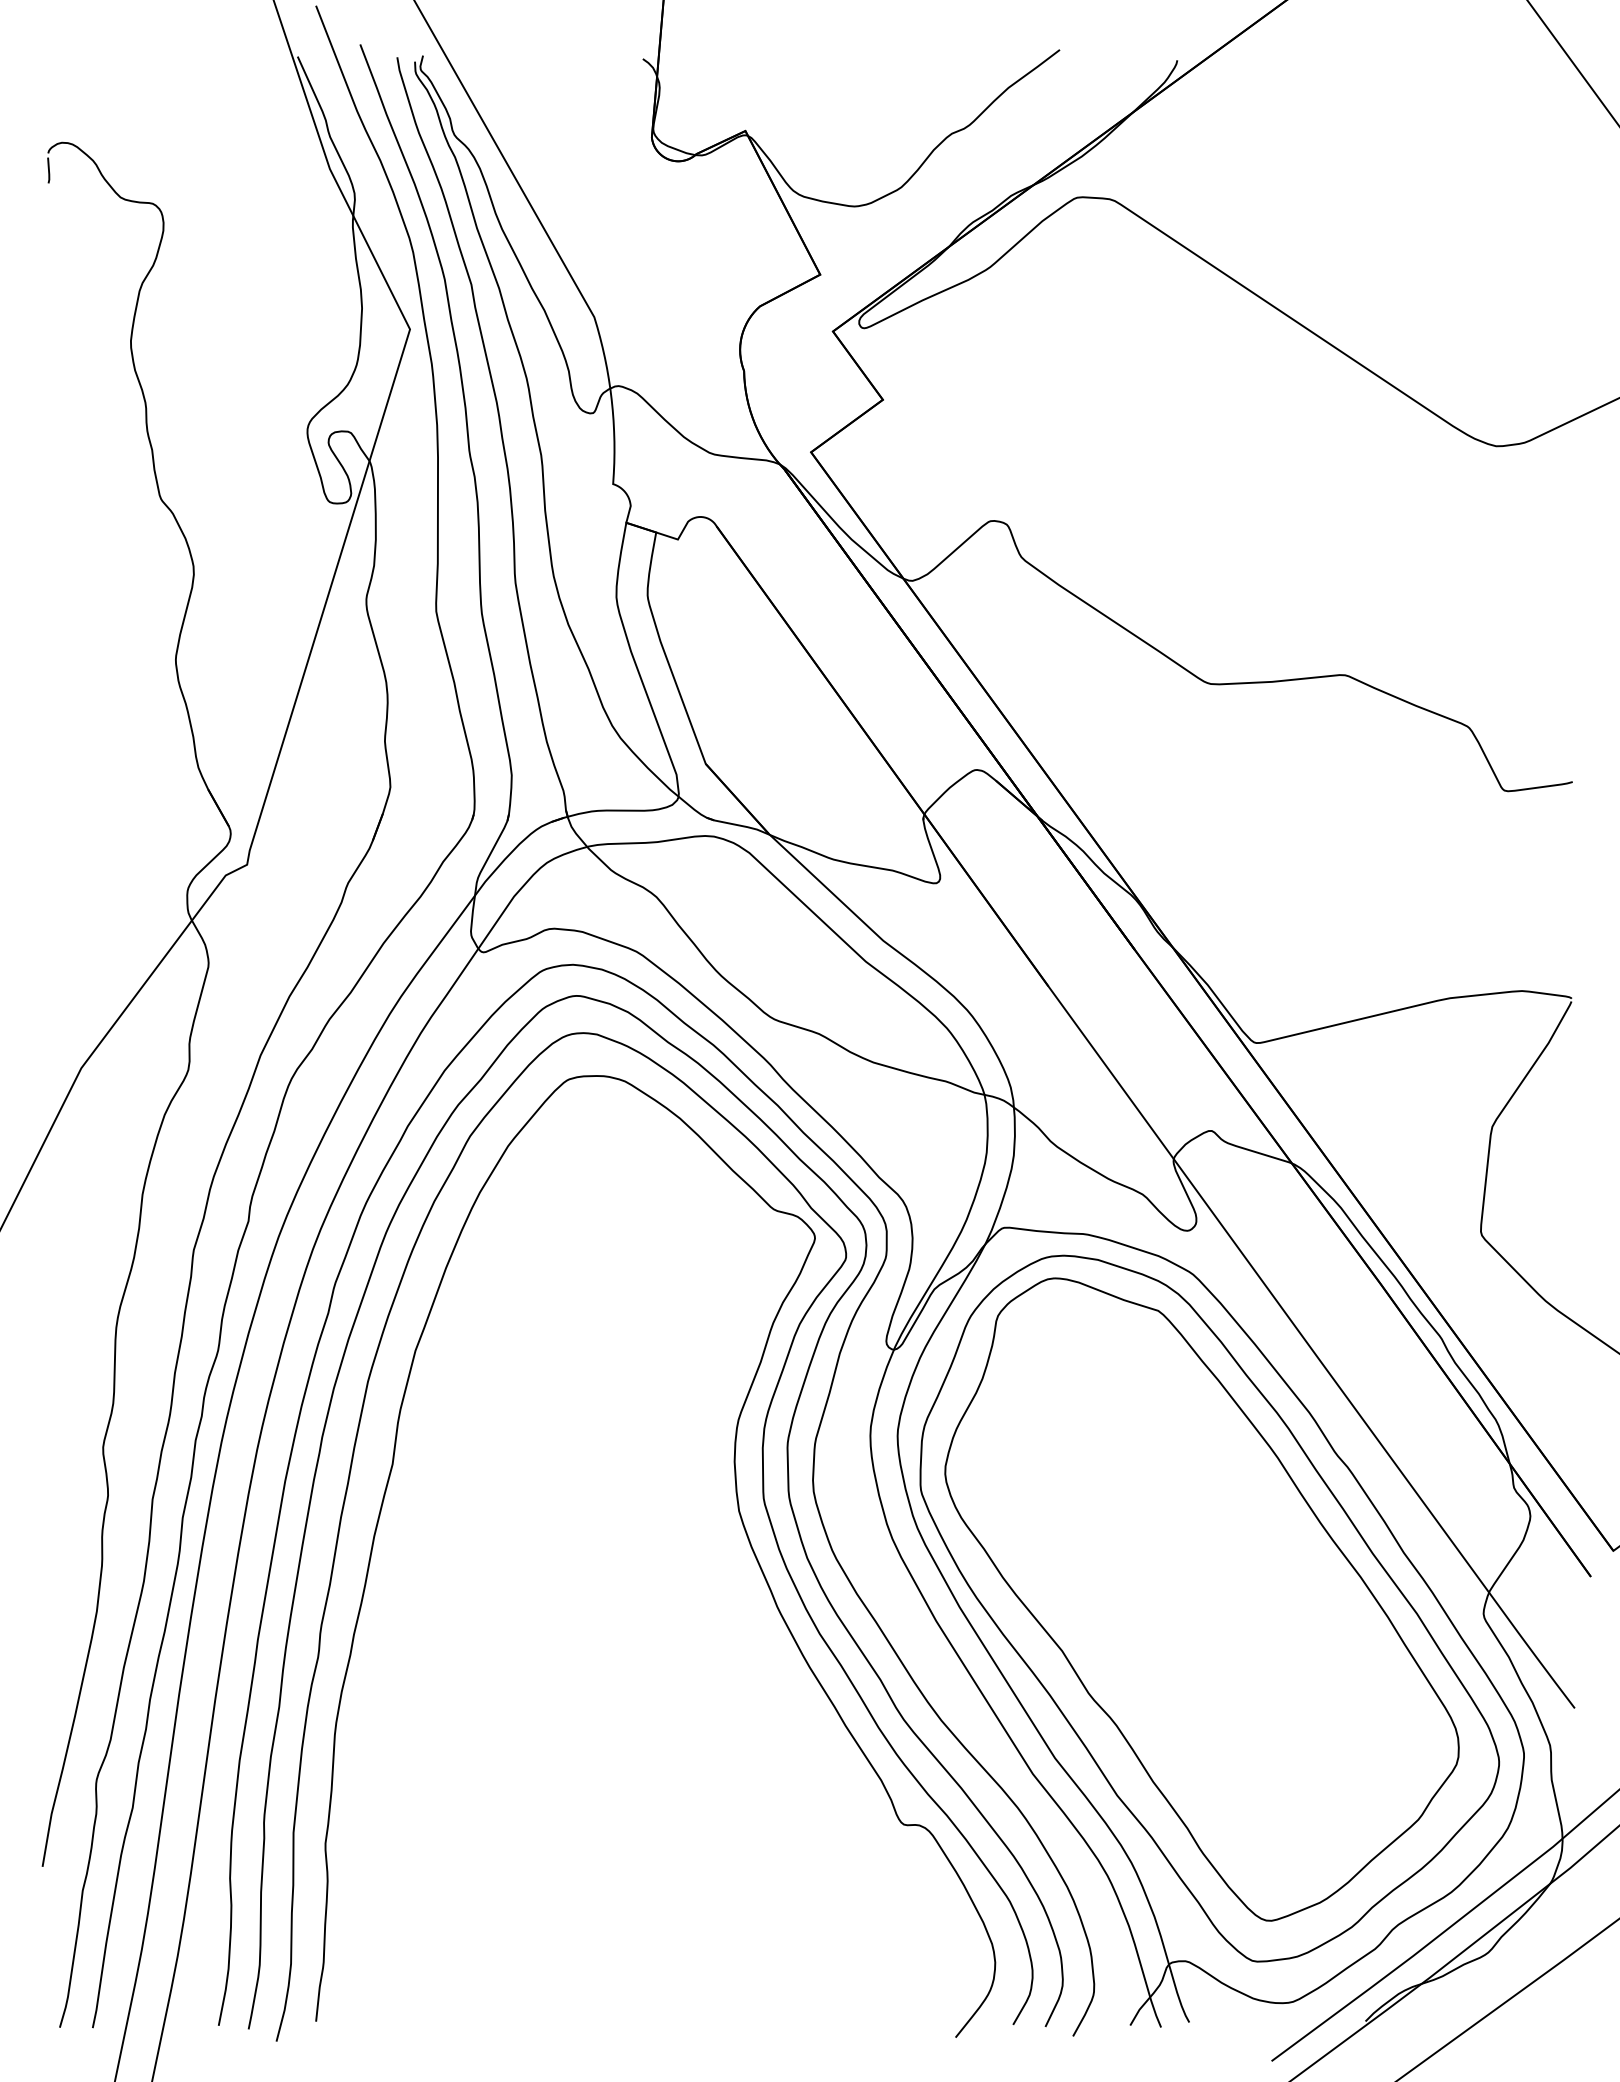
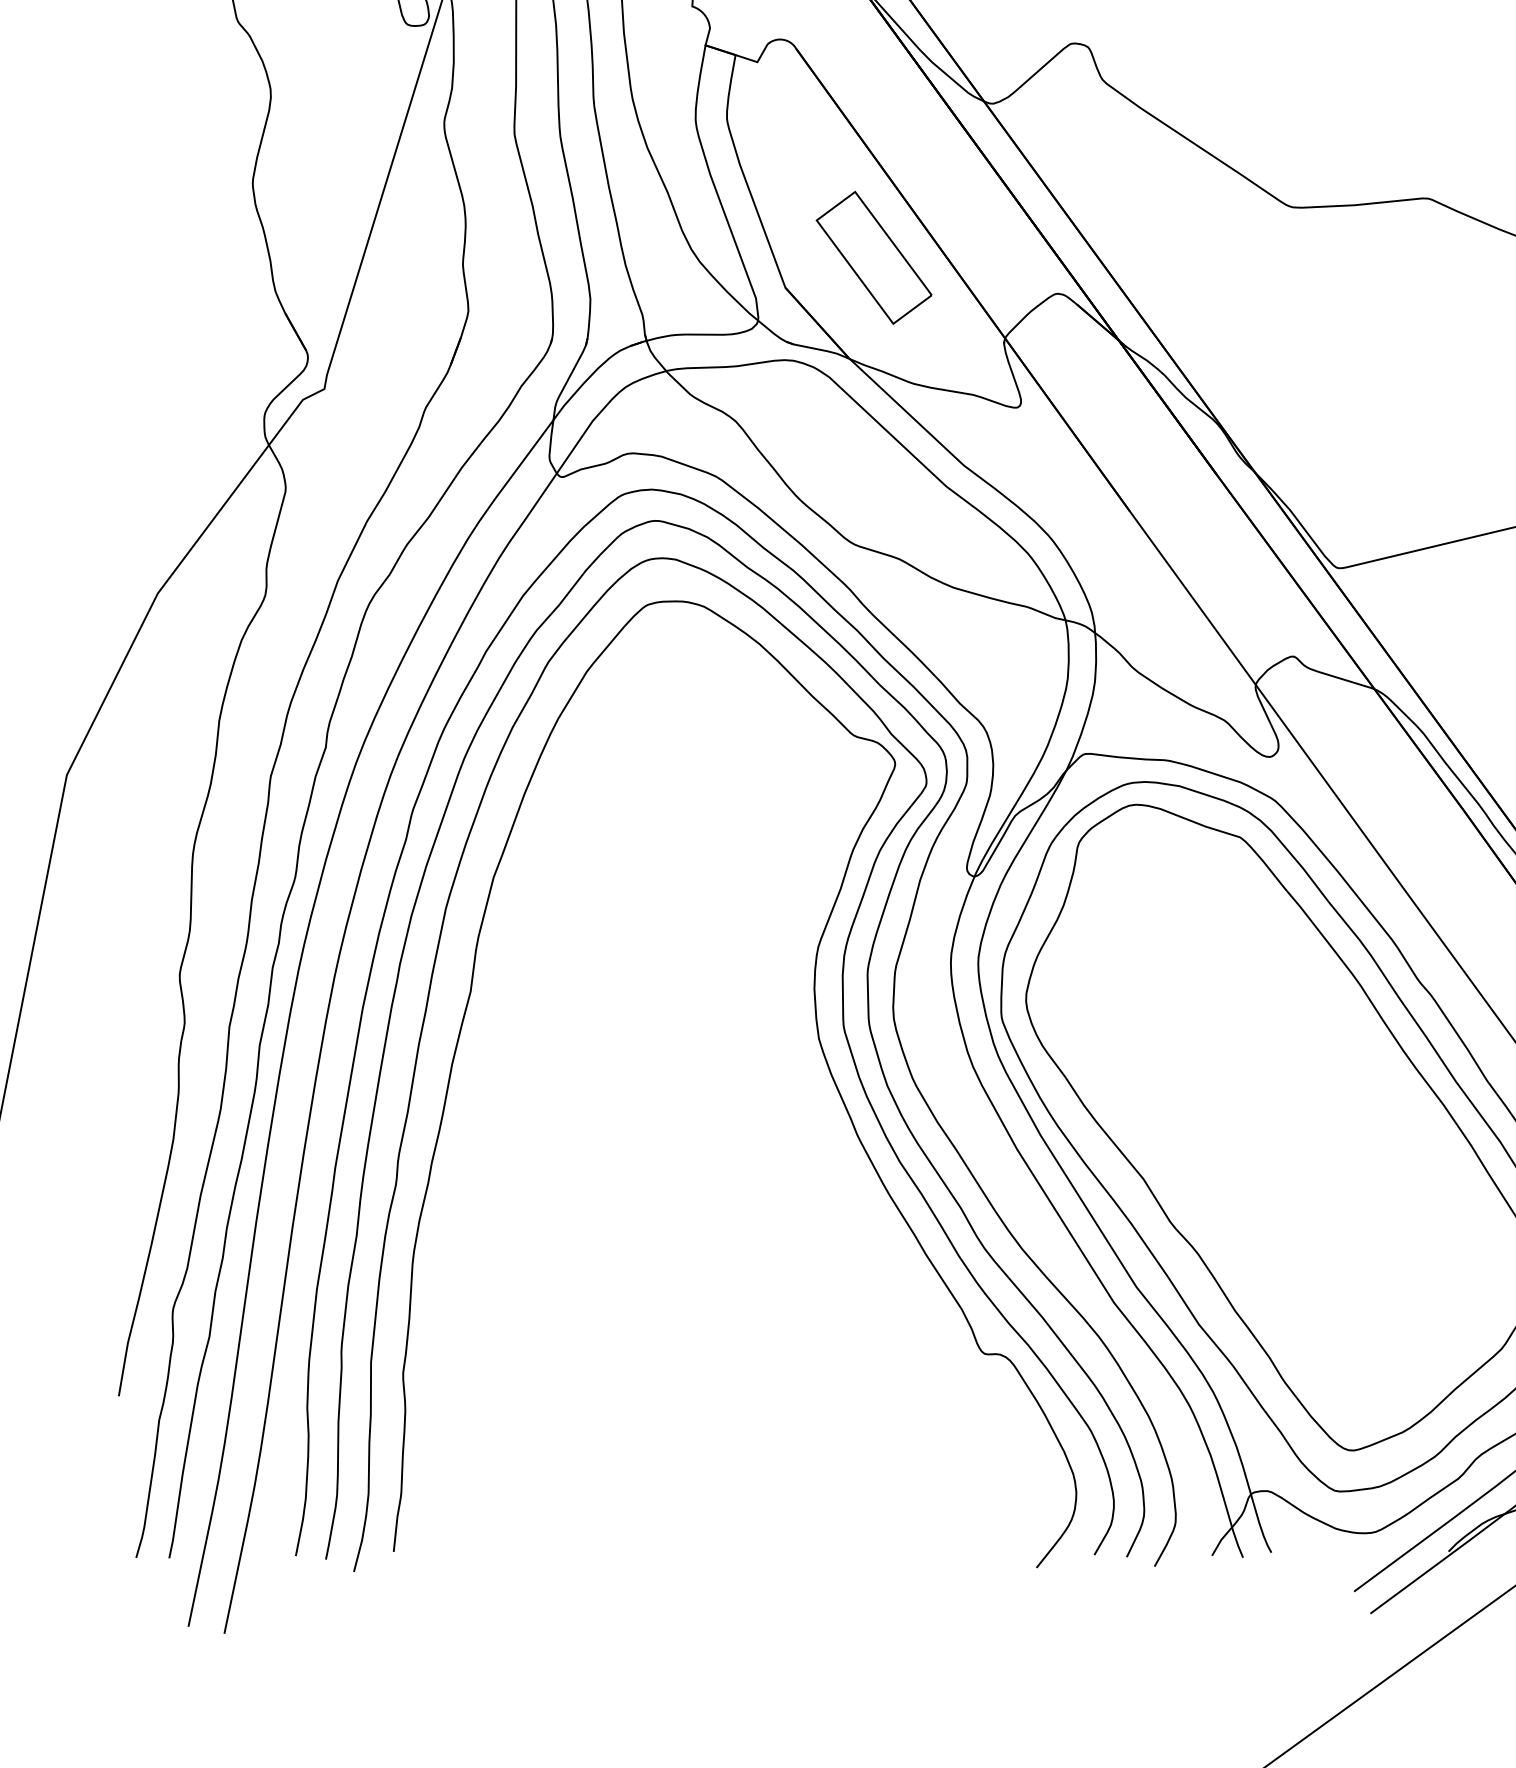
part: (793, 733) -> (873, 257), added

